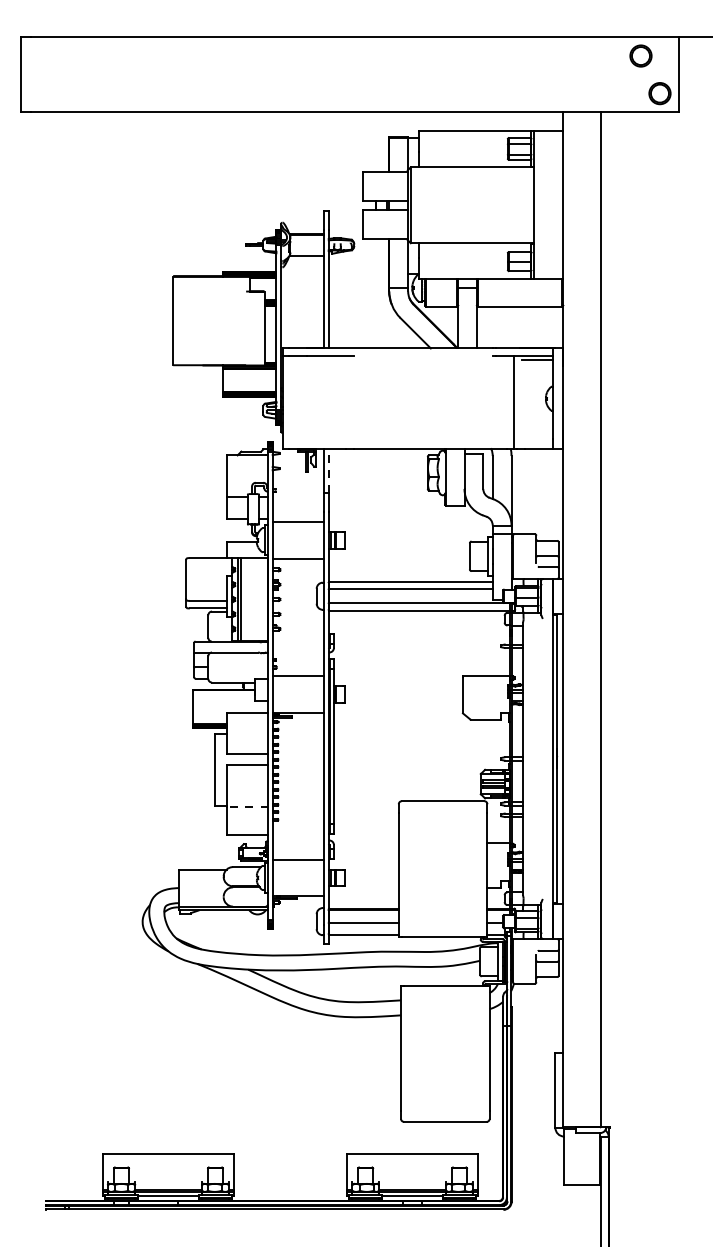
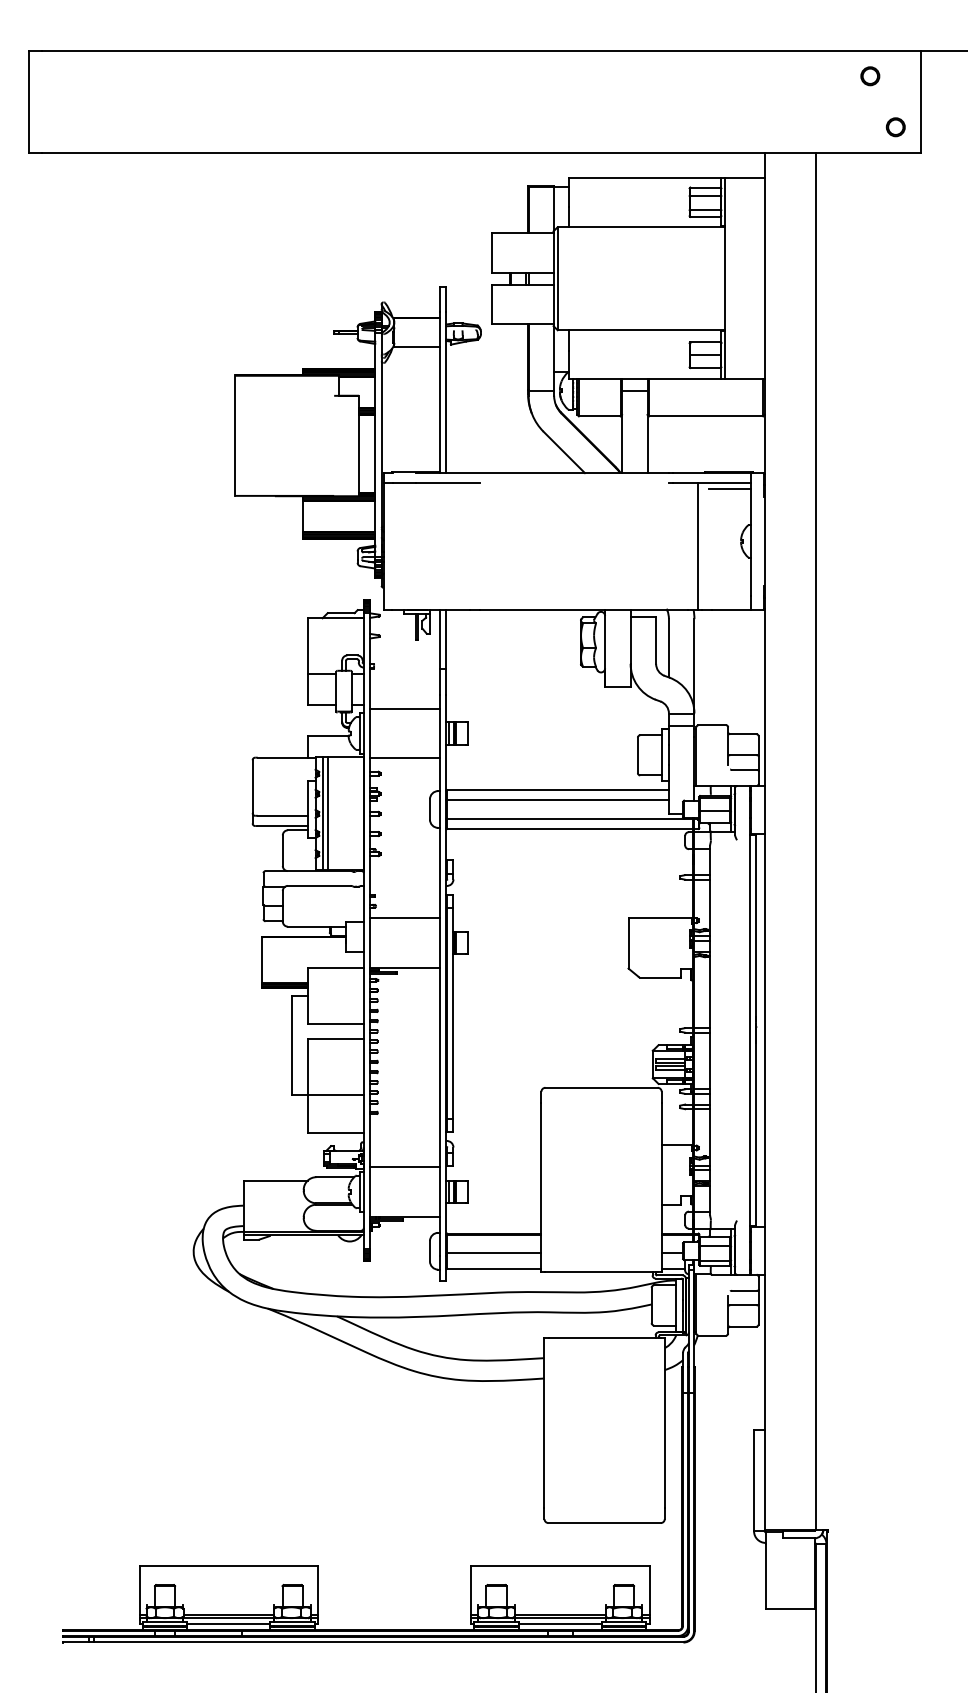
circle: (641, 56) -> (870, 76), size x0.62
part: (659, 93) -> (895, 127), size x0.62
line: (328, 471) -> (446, 639), dashed -> solid
line: (247, 806) -> (335, 1095), dashed -> solid

